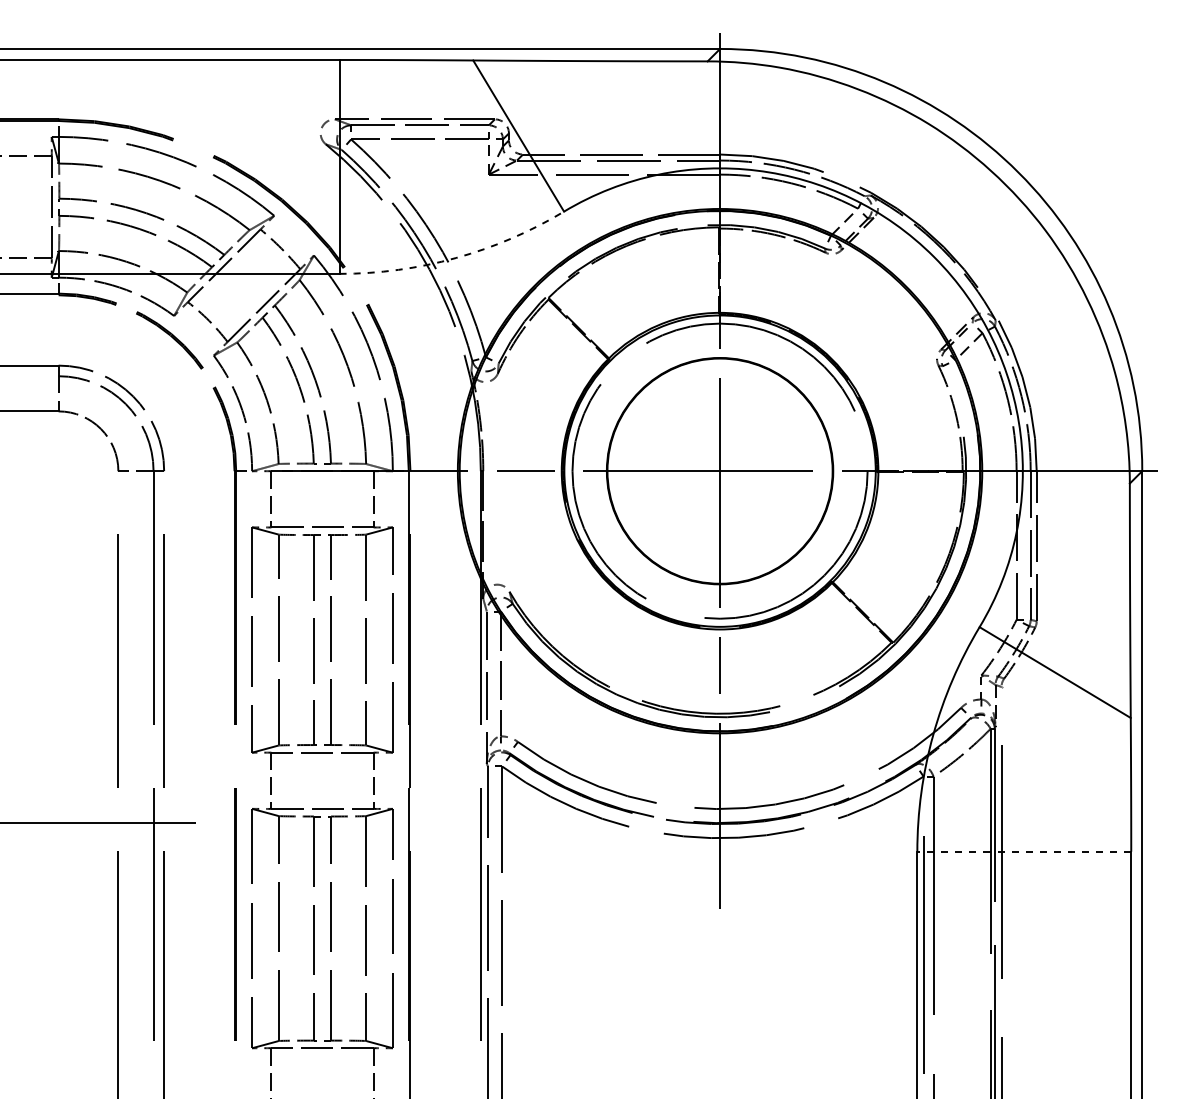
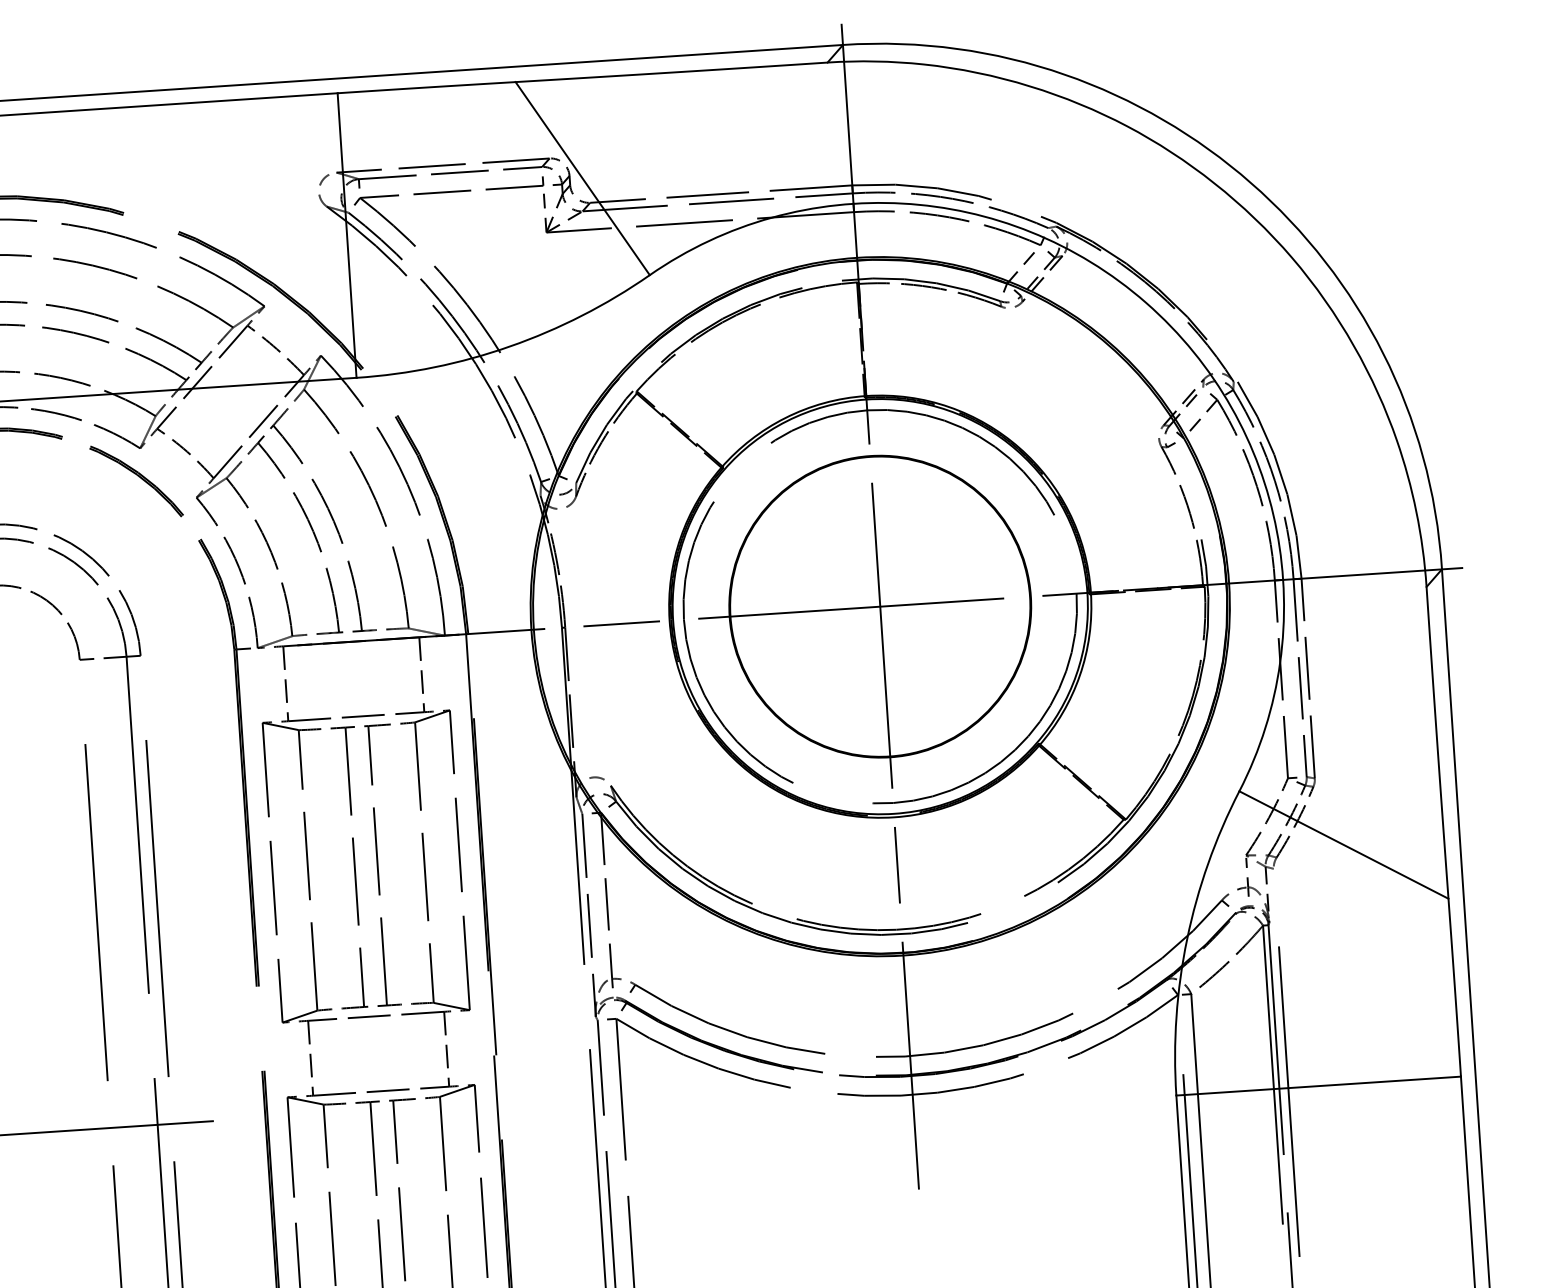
arc: (456, 258) -> (510, 347), dashed -> solid
line: (1024, 851) -> (1318, 1085), dashed -> solid

